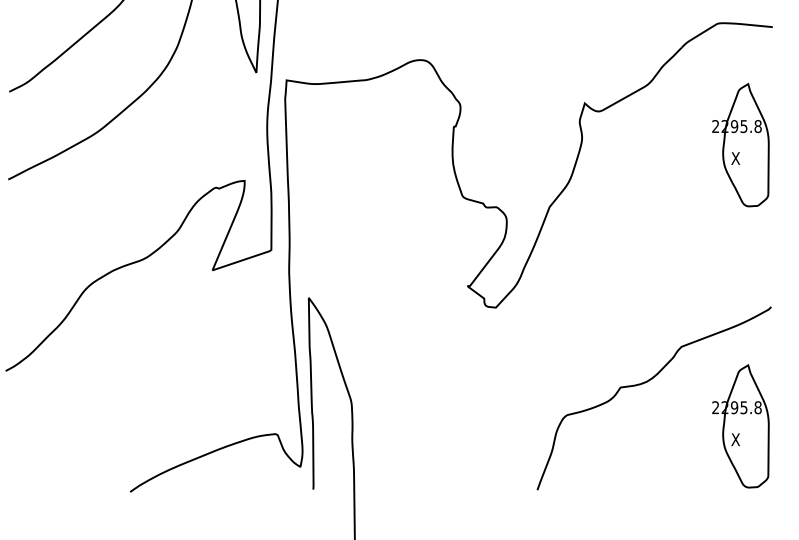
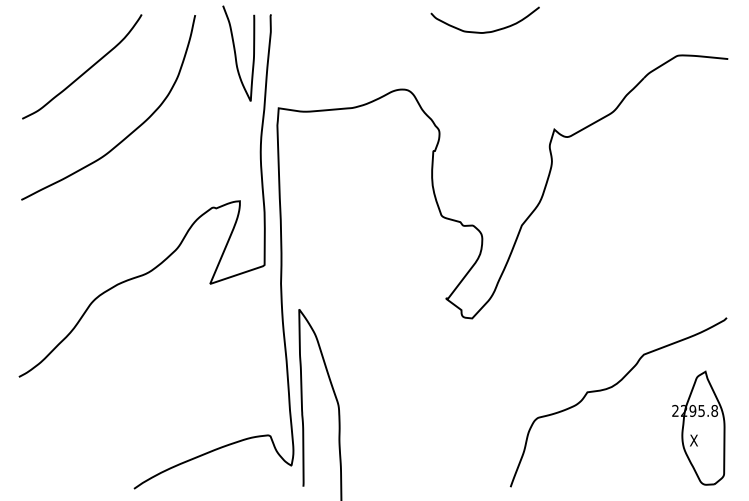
part: (740, 144) -> (698, 167), removed

